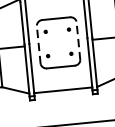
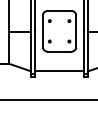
line: (78, 39) -> (76, 30), dashed -> solid
line: (38, 43) -> (42, 30), dashed -> solid

